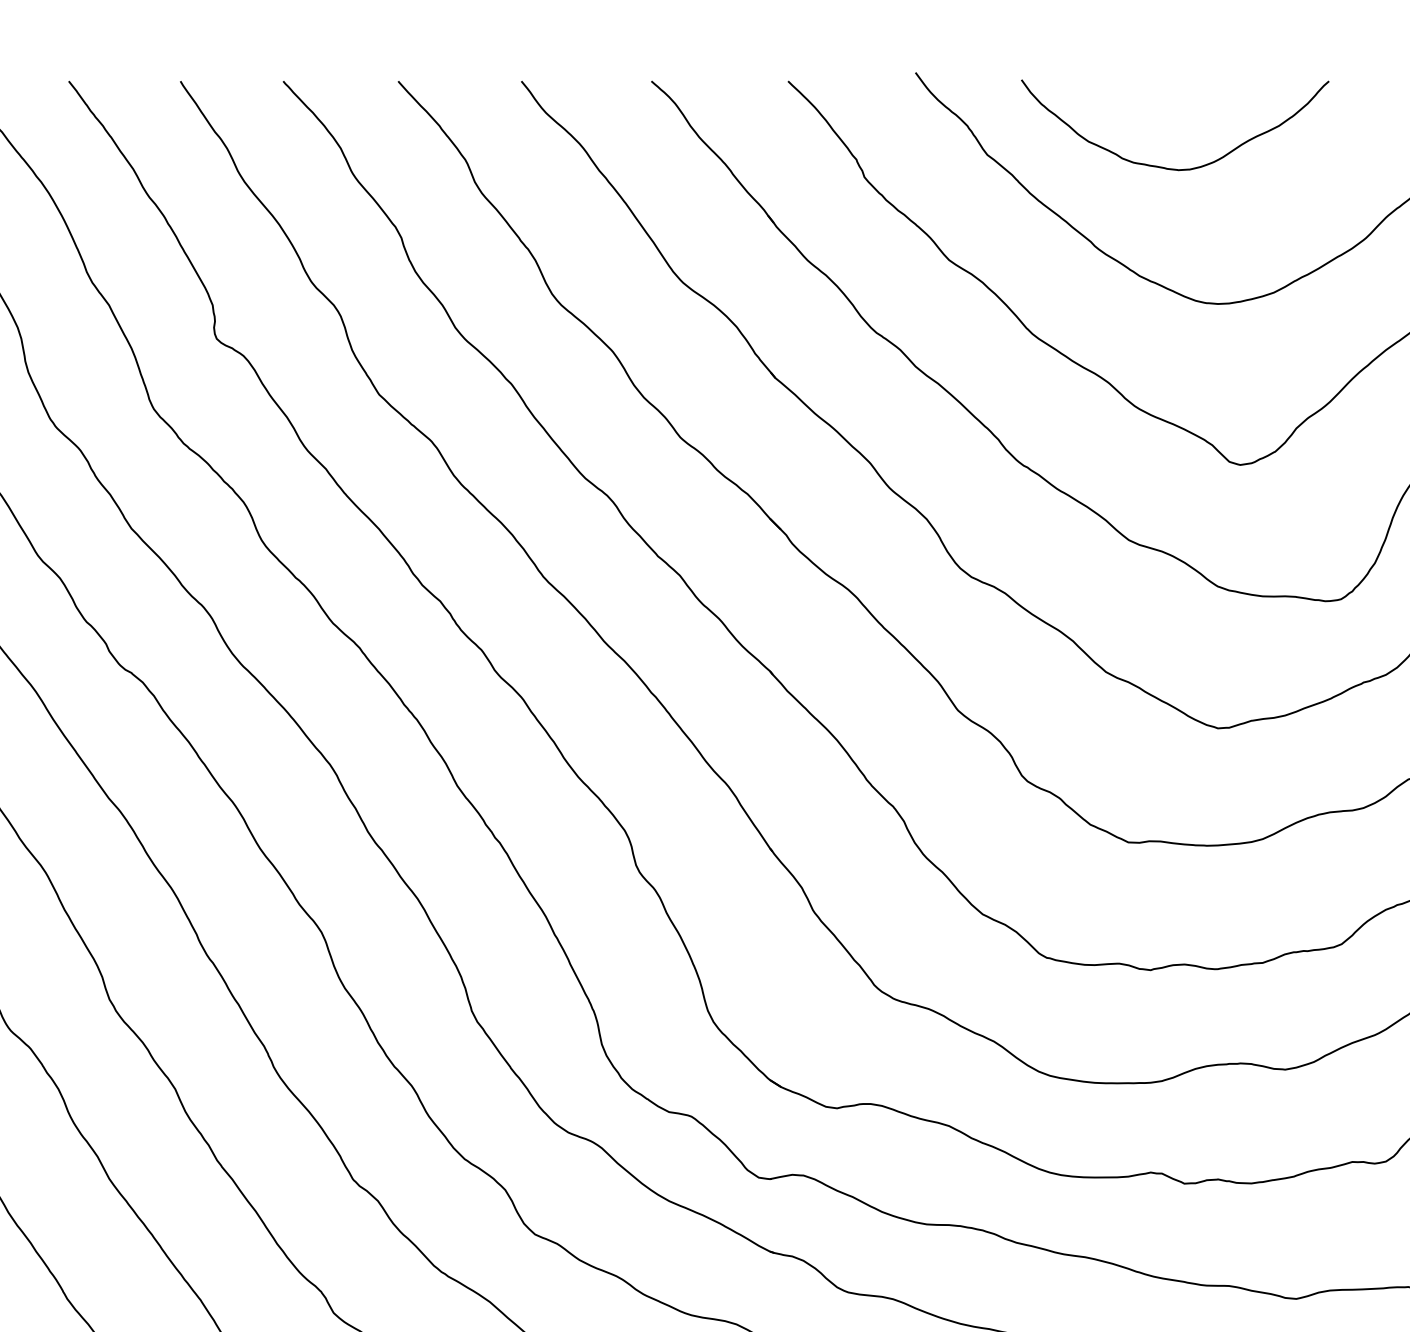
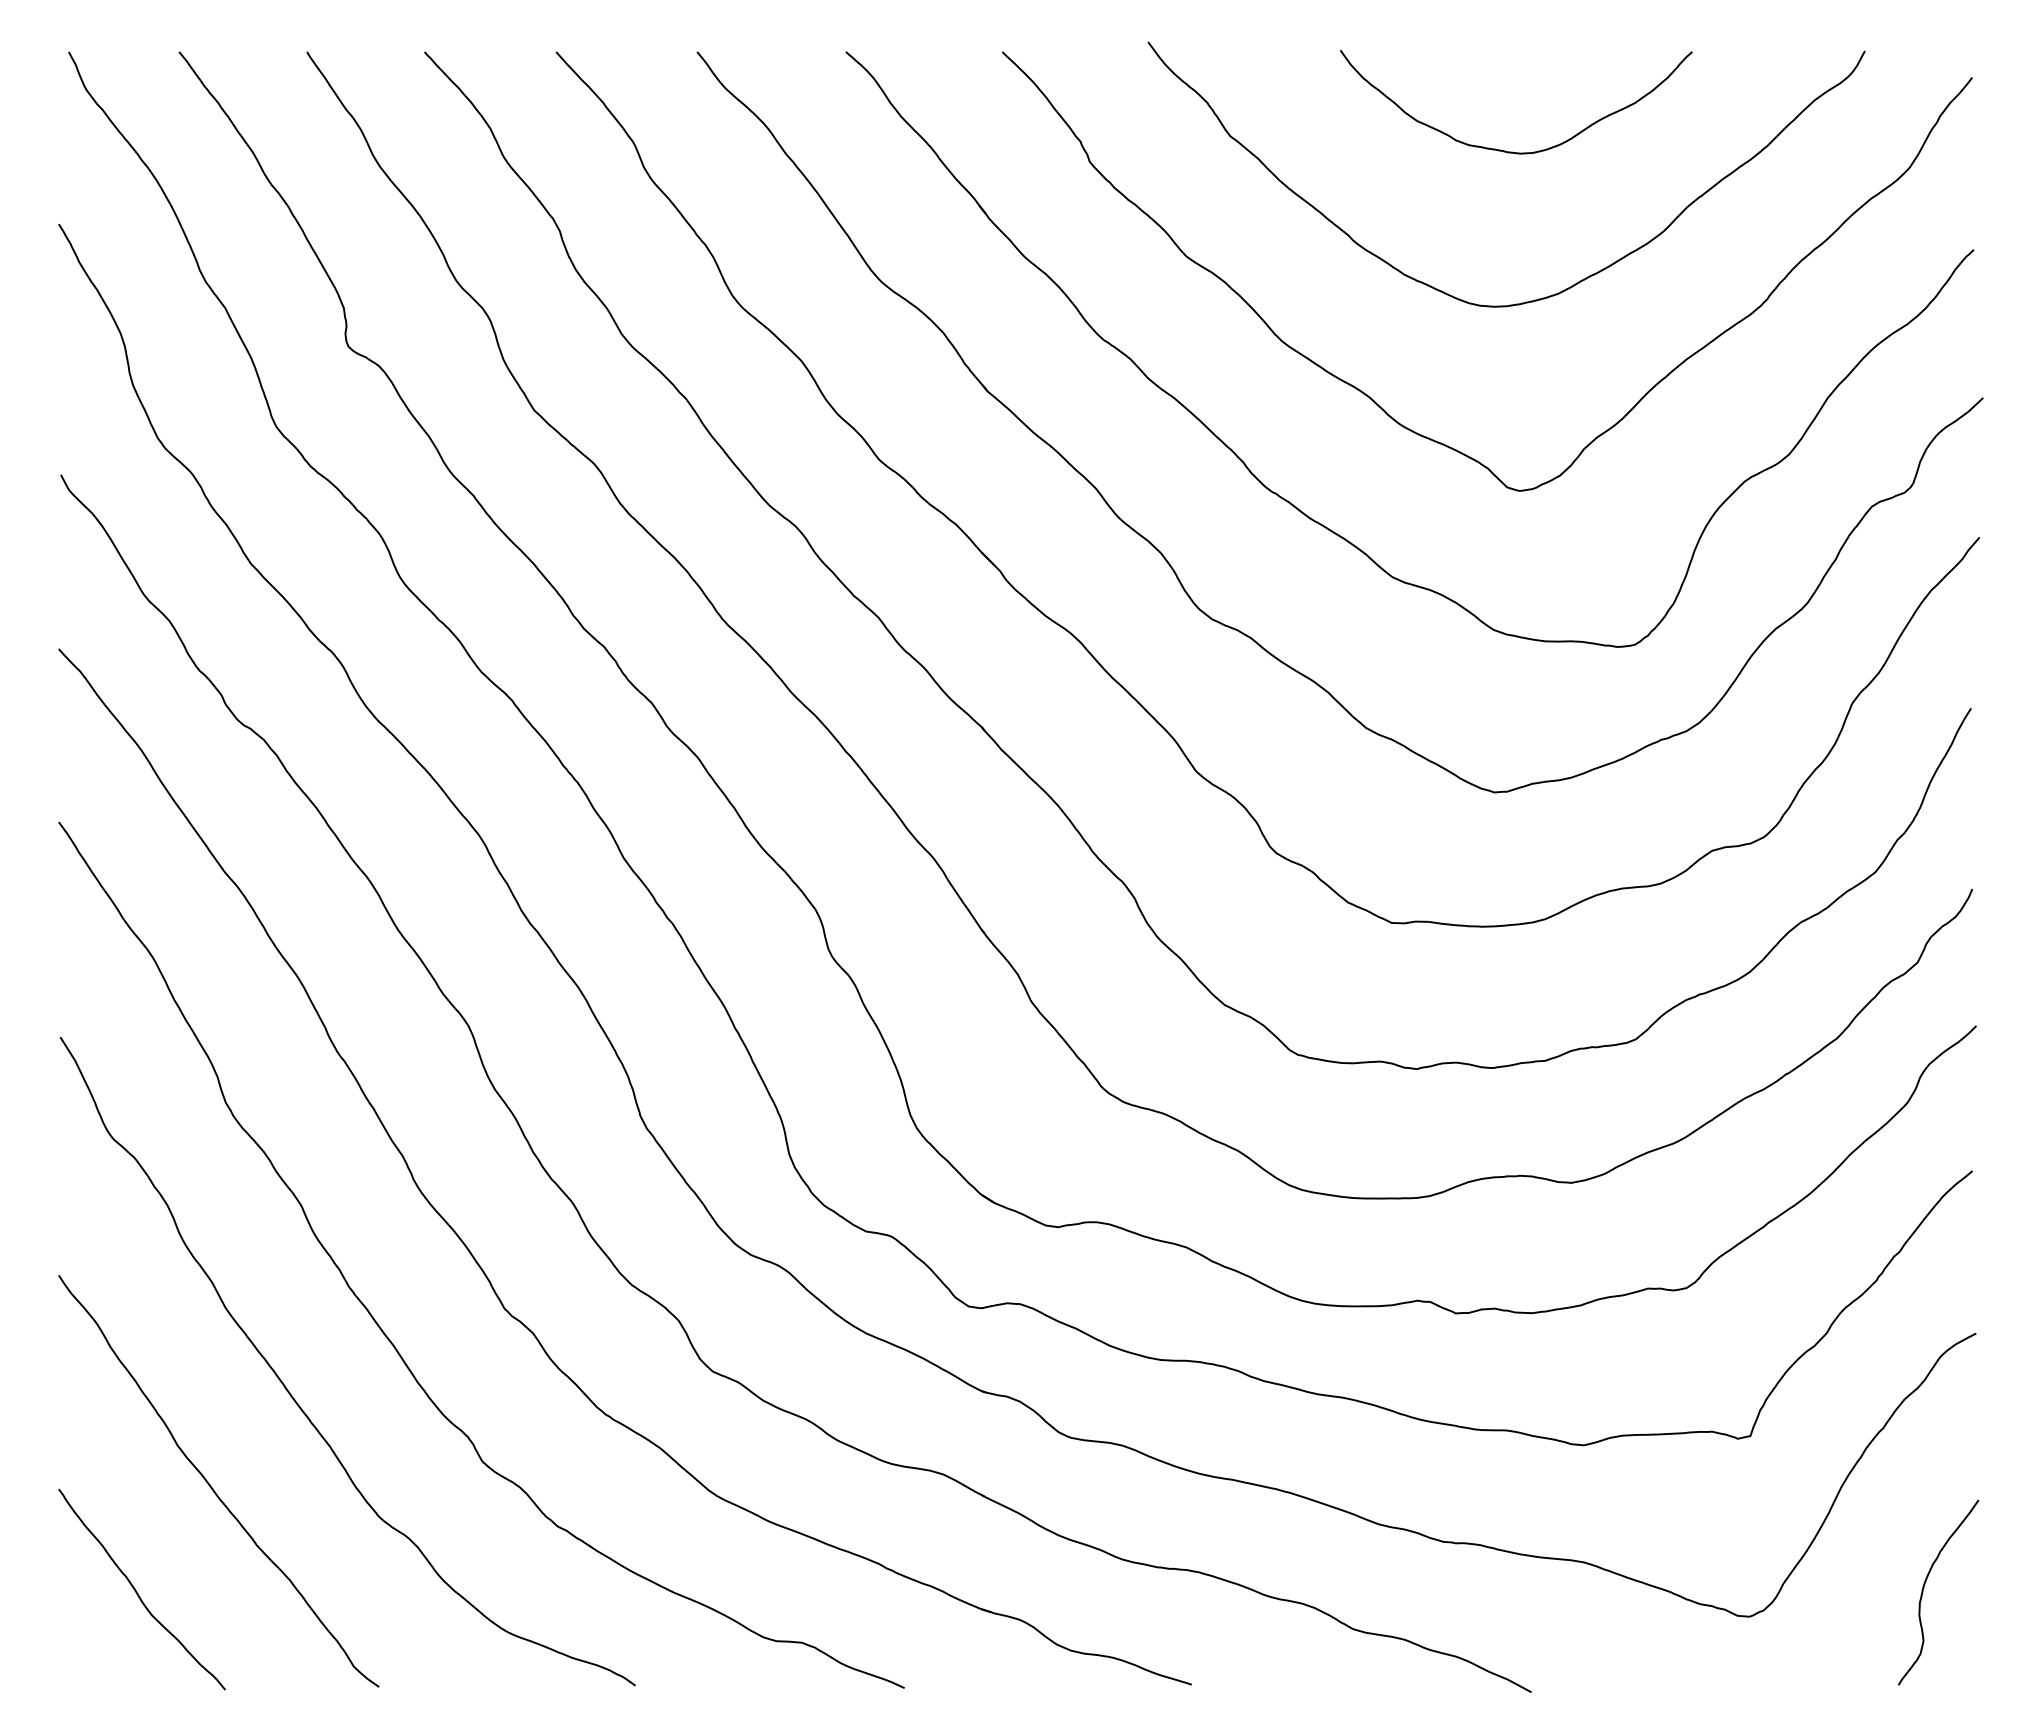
curve: (1171, 168) -> (1512, 151), moved

